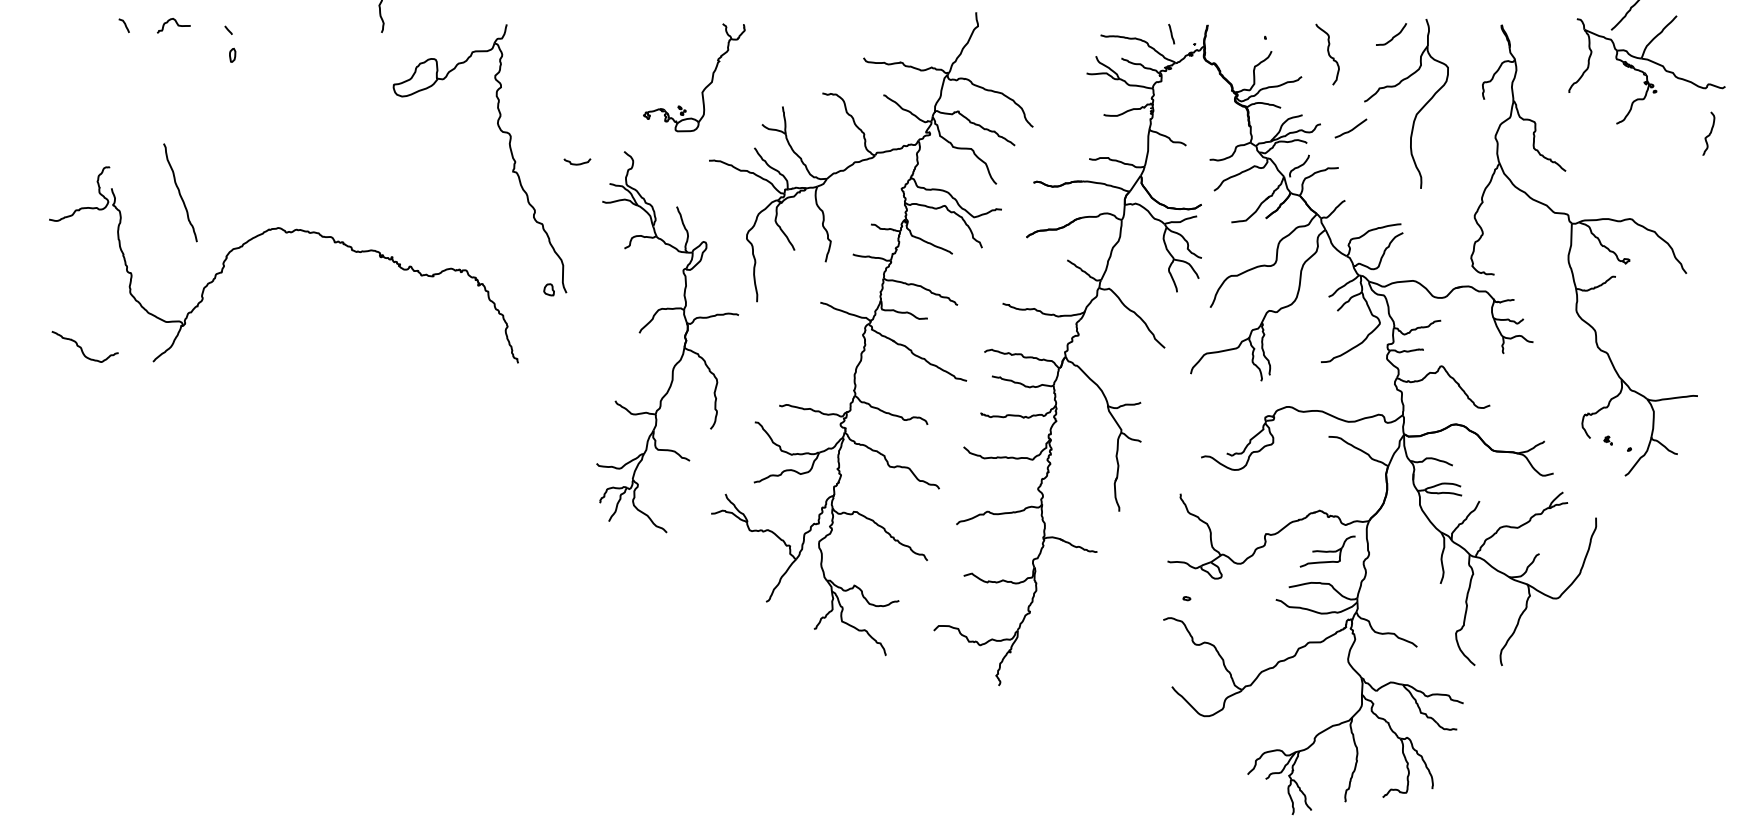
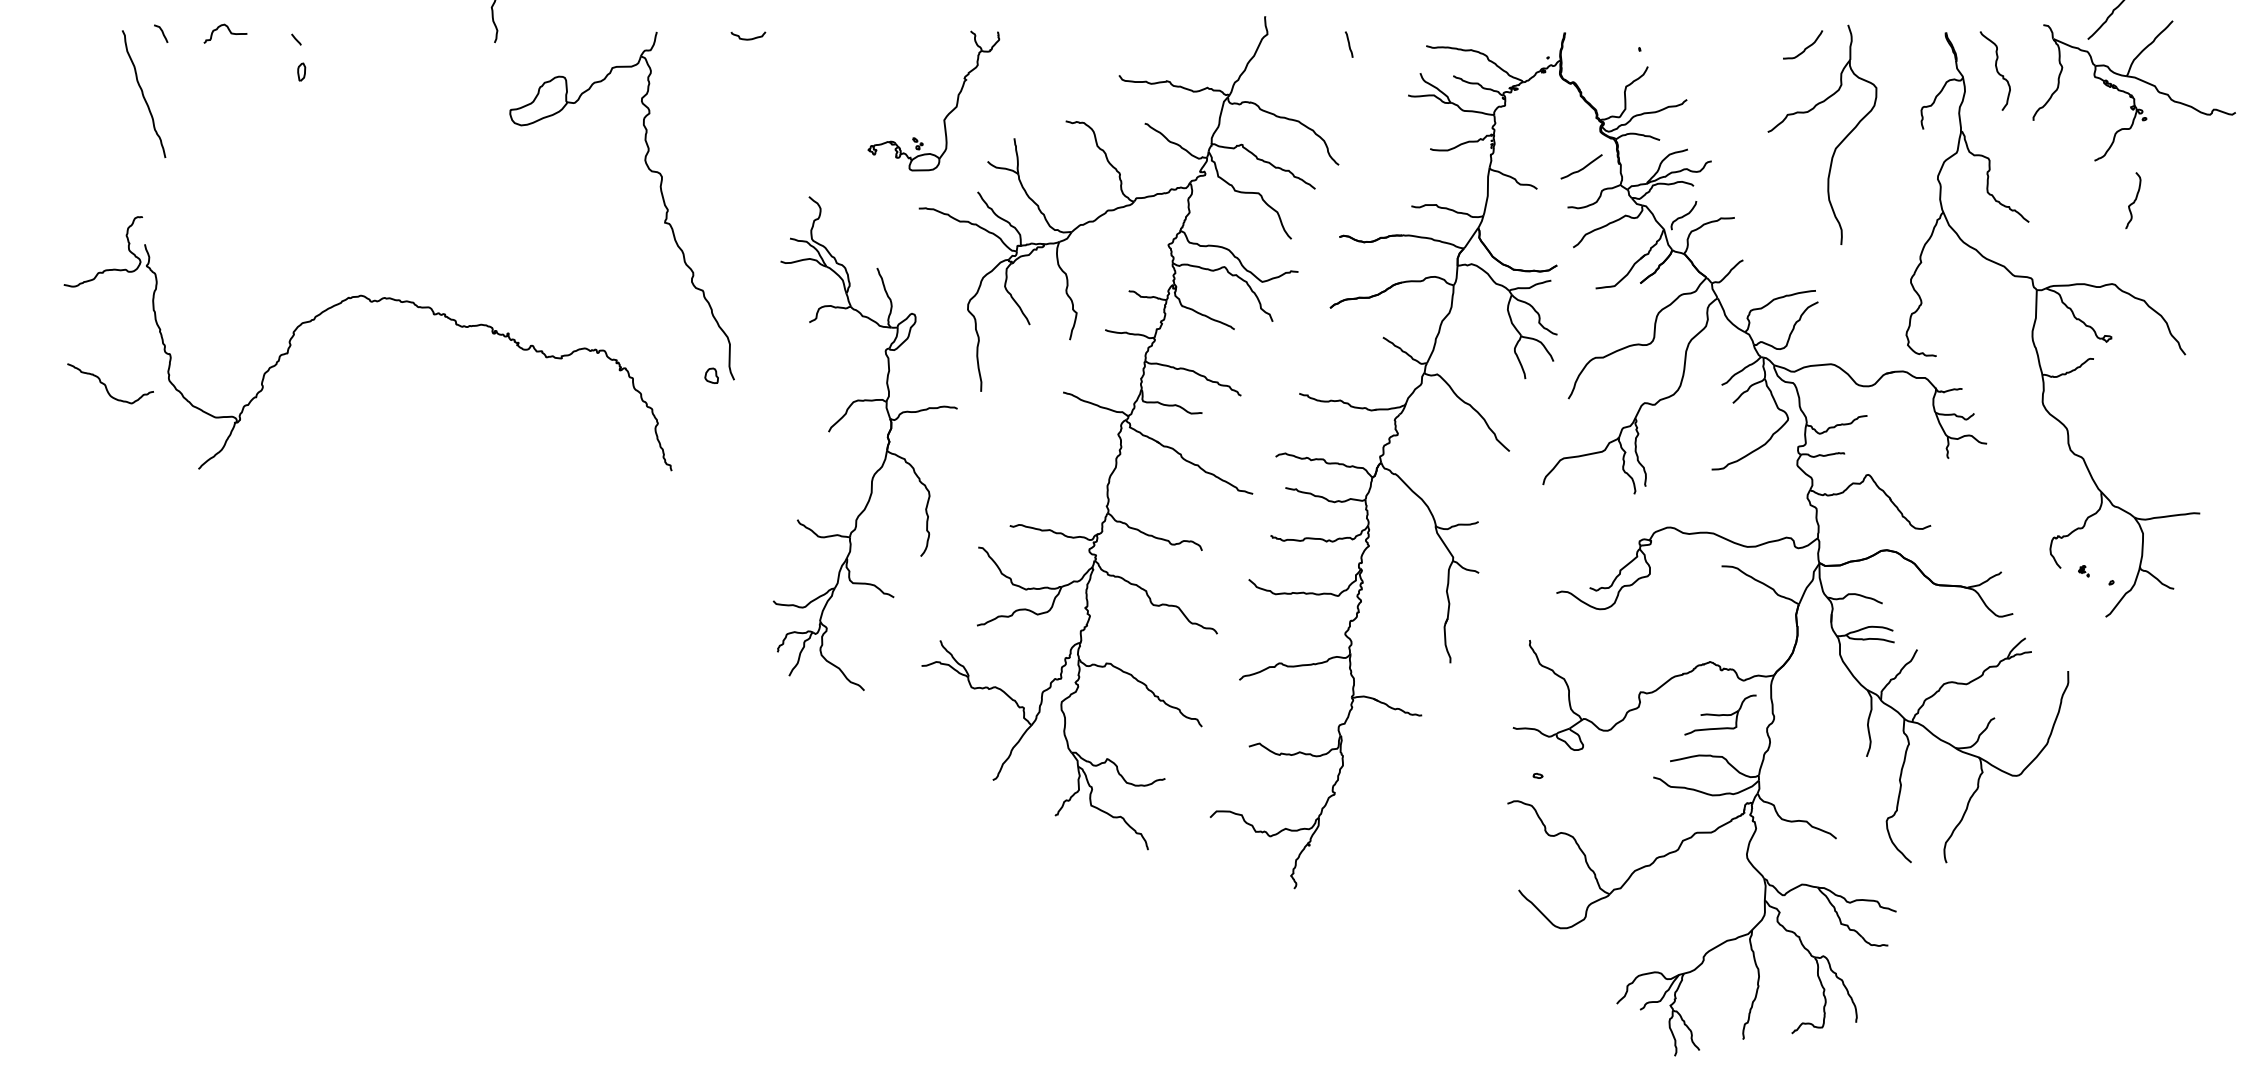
line: (1171, 34) -> (1348, 44), moved
curve: (1328, 54) -> (1996, 70), moved
part: (704, 88) -> (947, 114), moved
curve: (1350, 129) -> (1581, 168), moved
curve: (1708, 133) -> (2133, 200), moved
curve: (577, 163) -> (748, 38), moved
curve: (180, 192) -> (143, 93), moved
curve: (82, 348) -> (106, 385), moved

